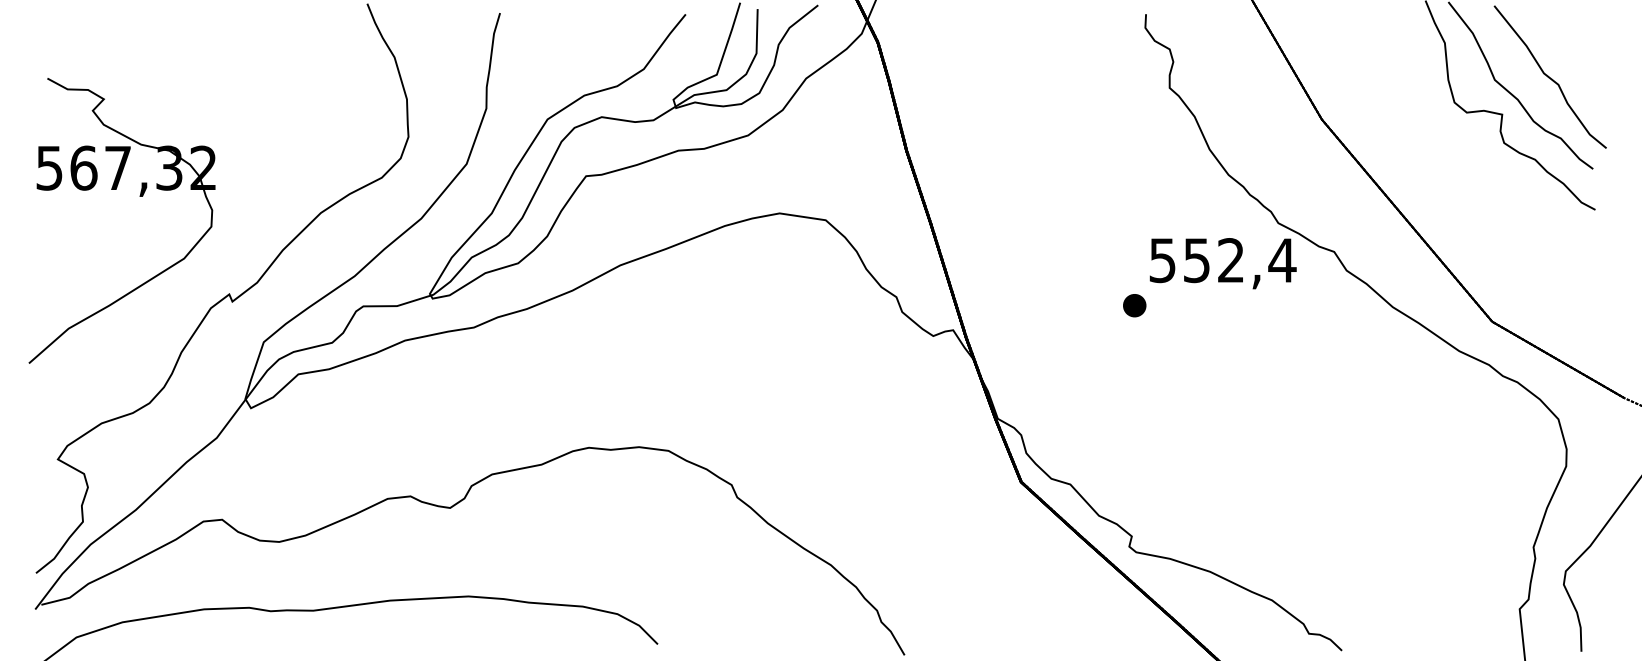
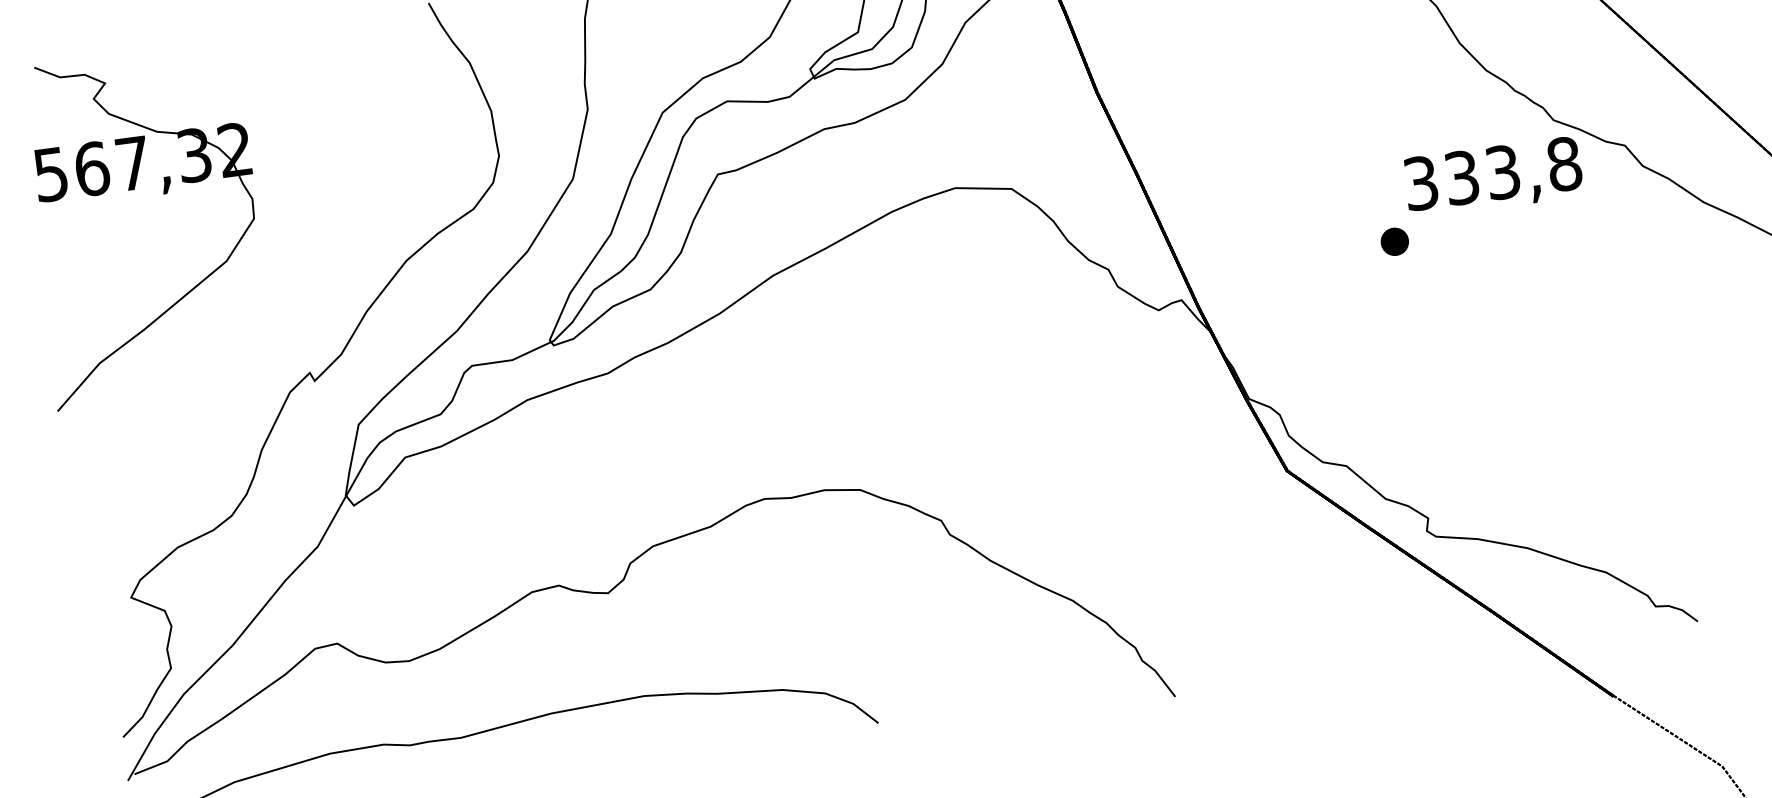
part: (139, 196) -> (163, 194), moved
text: (1223, 260) -> (1493, 173), 552,4 -> 333,8

